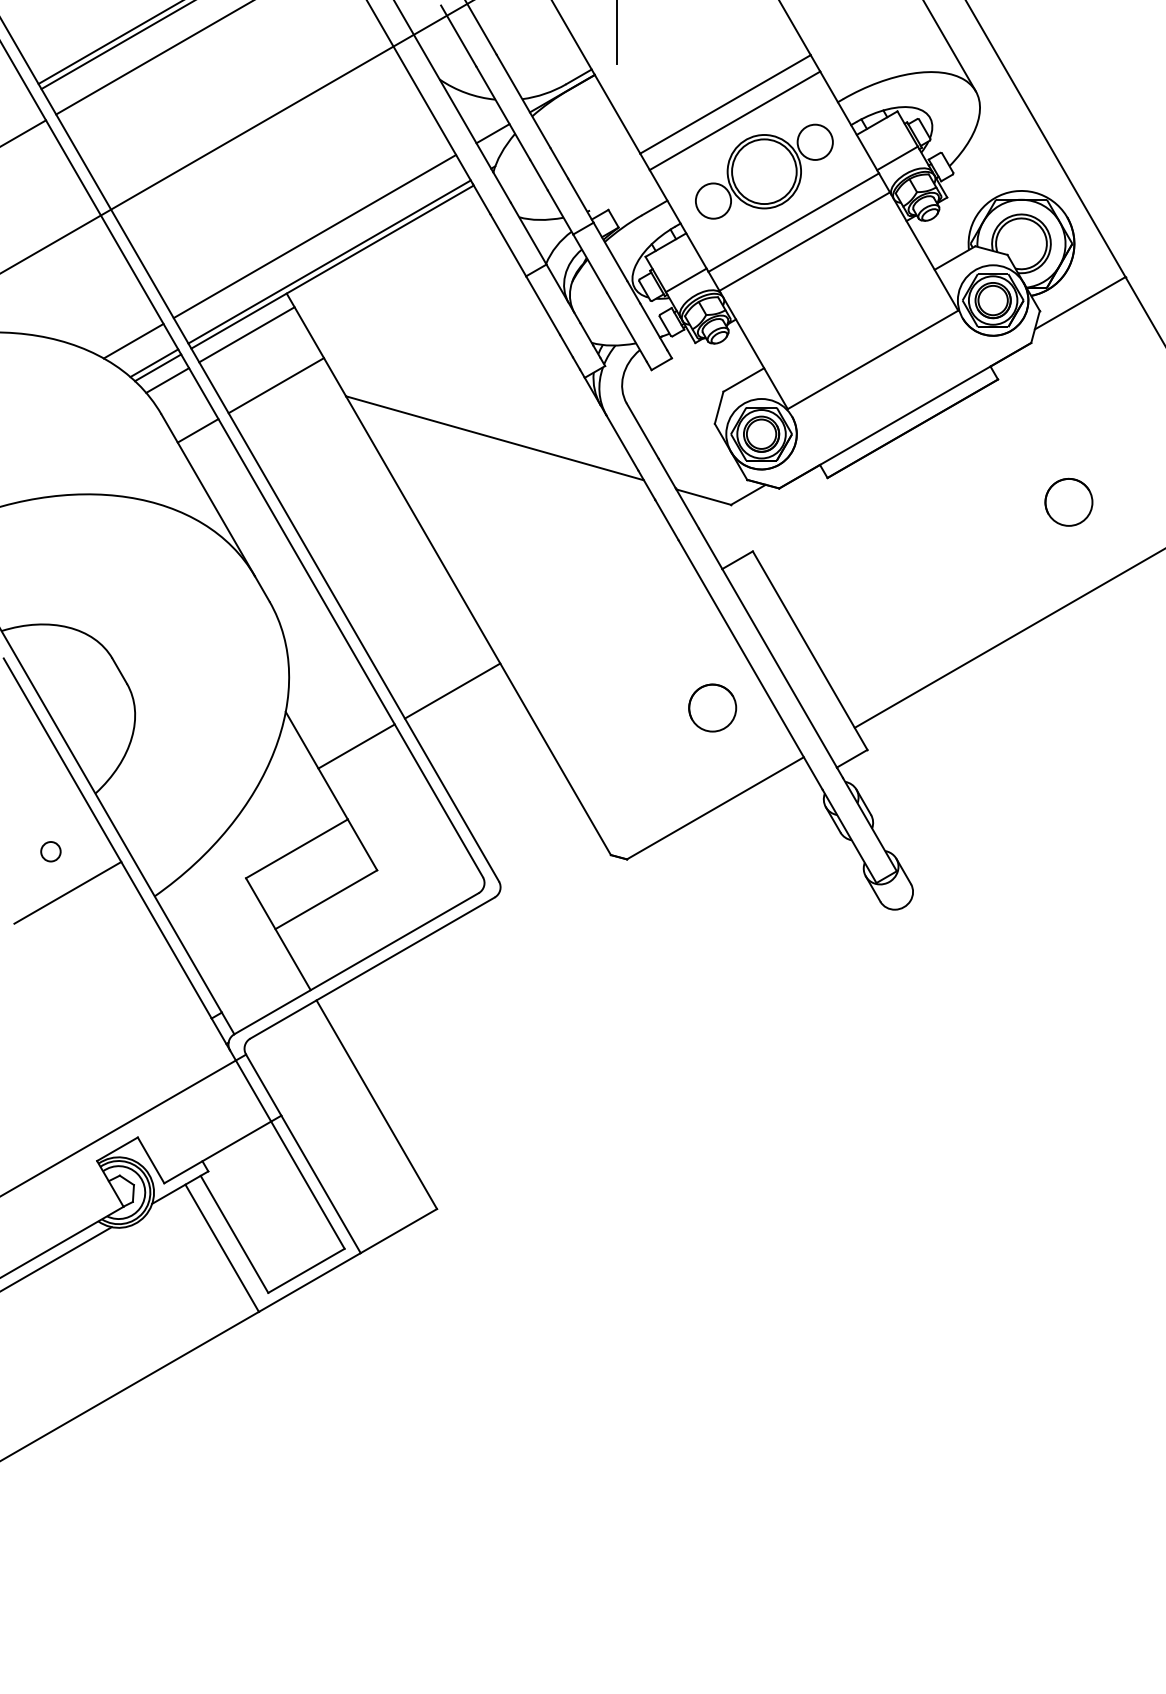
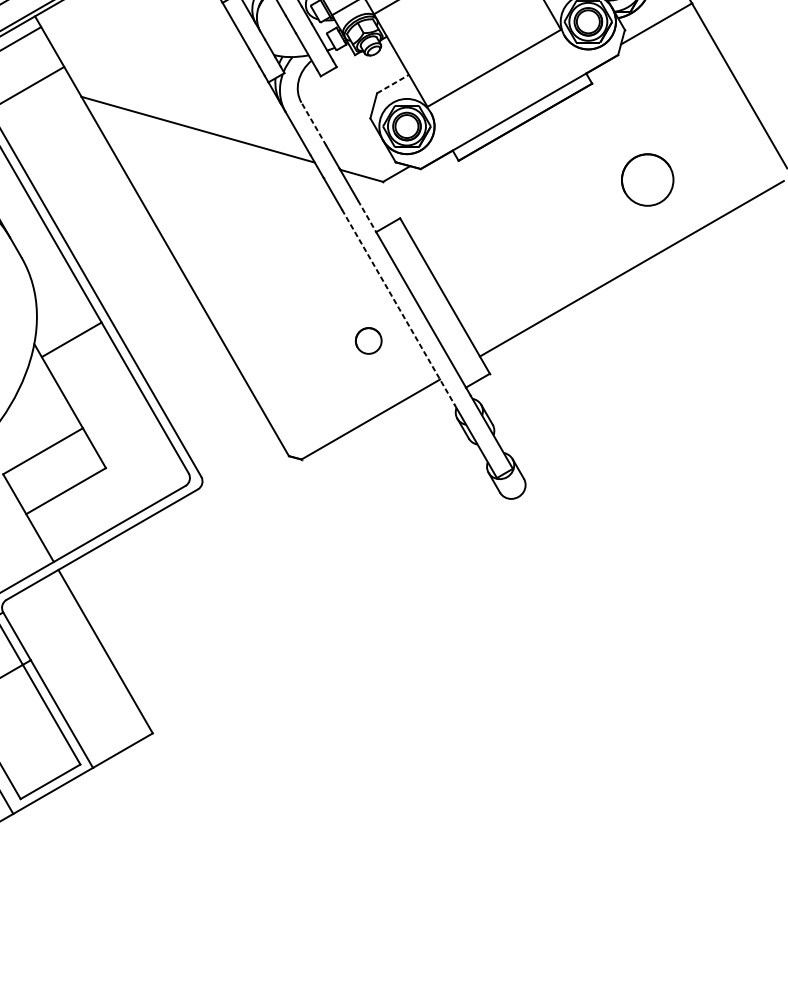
line: (743, 380) -> (392, 84), solid -> dashed
line: (642, 431) -> (313, 124), solid -> dashed
circle: (1068, 501) -> (647, 179), size x1.4
line: (710, 549) -> (366, 216), solid -> dashed
line: (750, 665) -> (398, 307), solid -> dashed
line: (452, 690) -> (164, 327), removed
circle: (712, 707) -> (368, 340), size x0.7
line: (356, 746) -> (71, 339), moved

